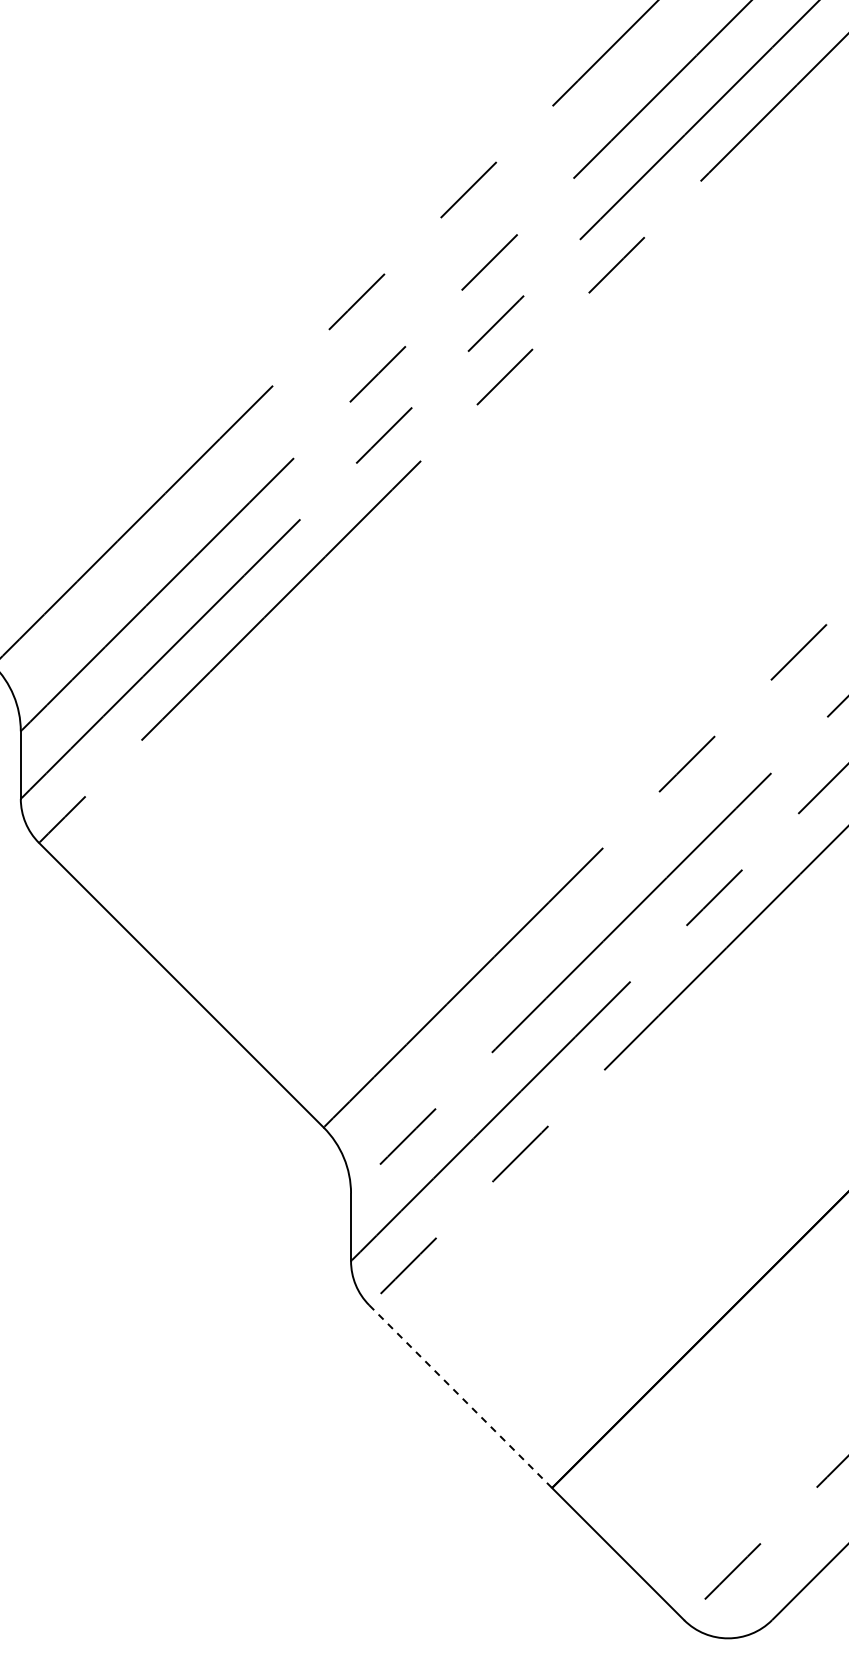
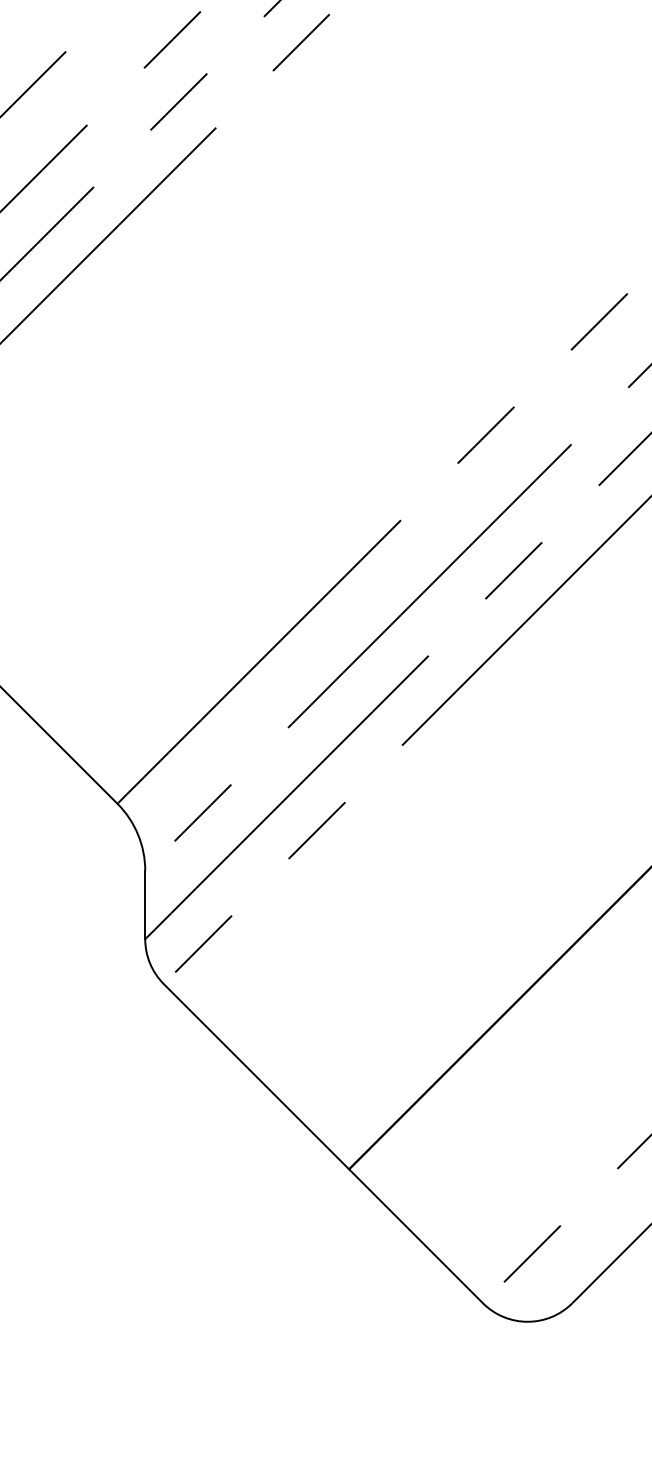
line: (461, 1396) -> (257, 1076), dashed -> solid

